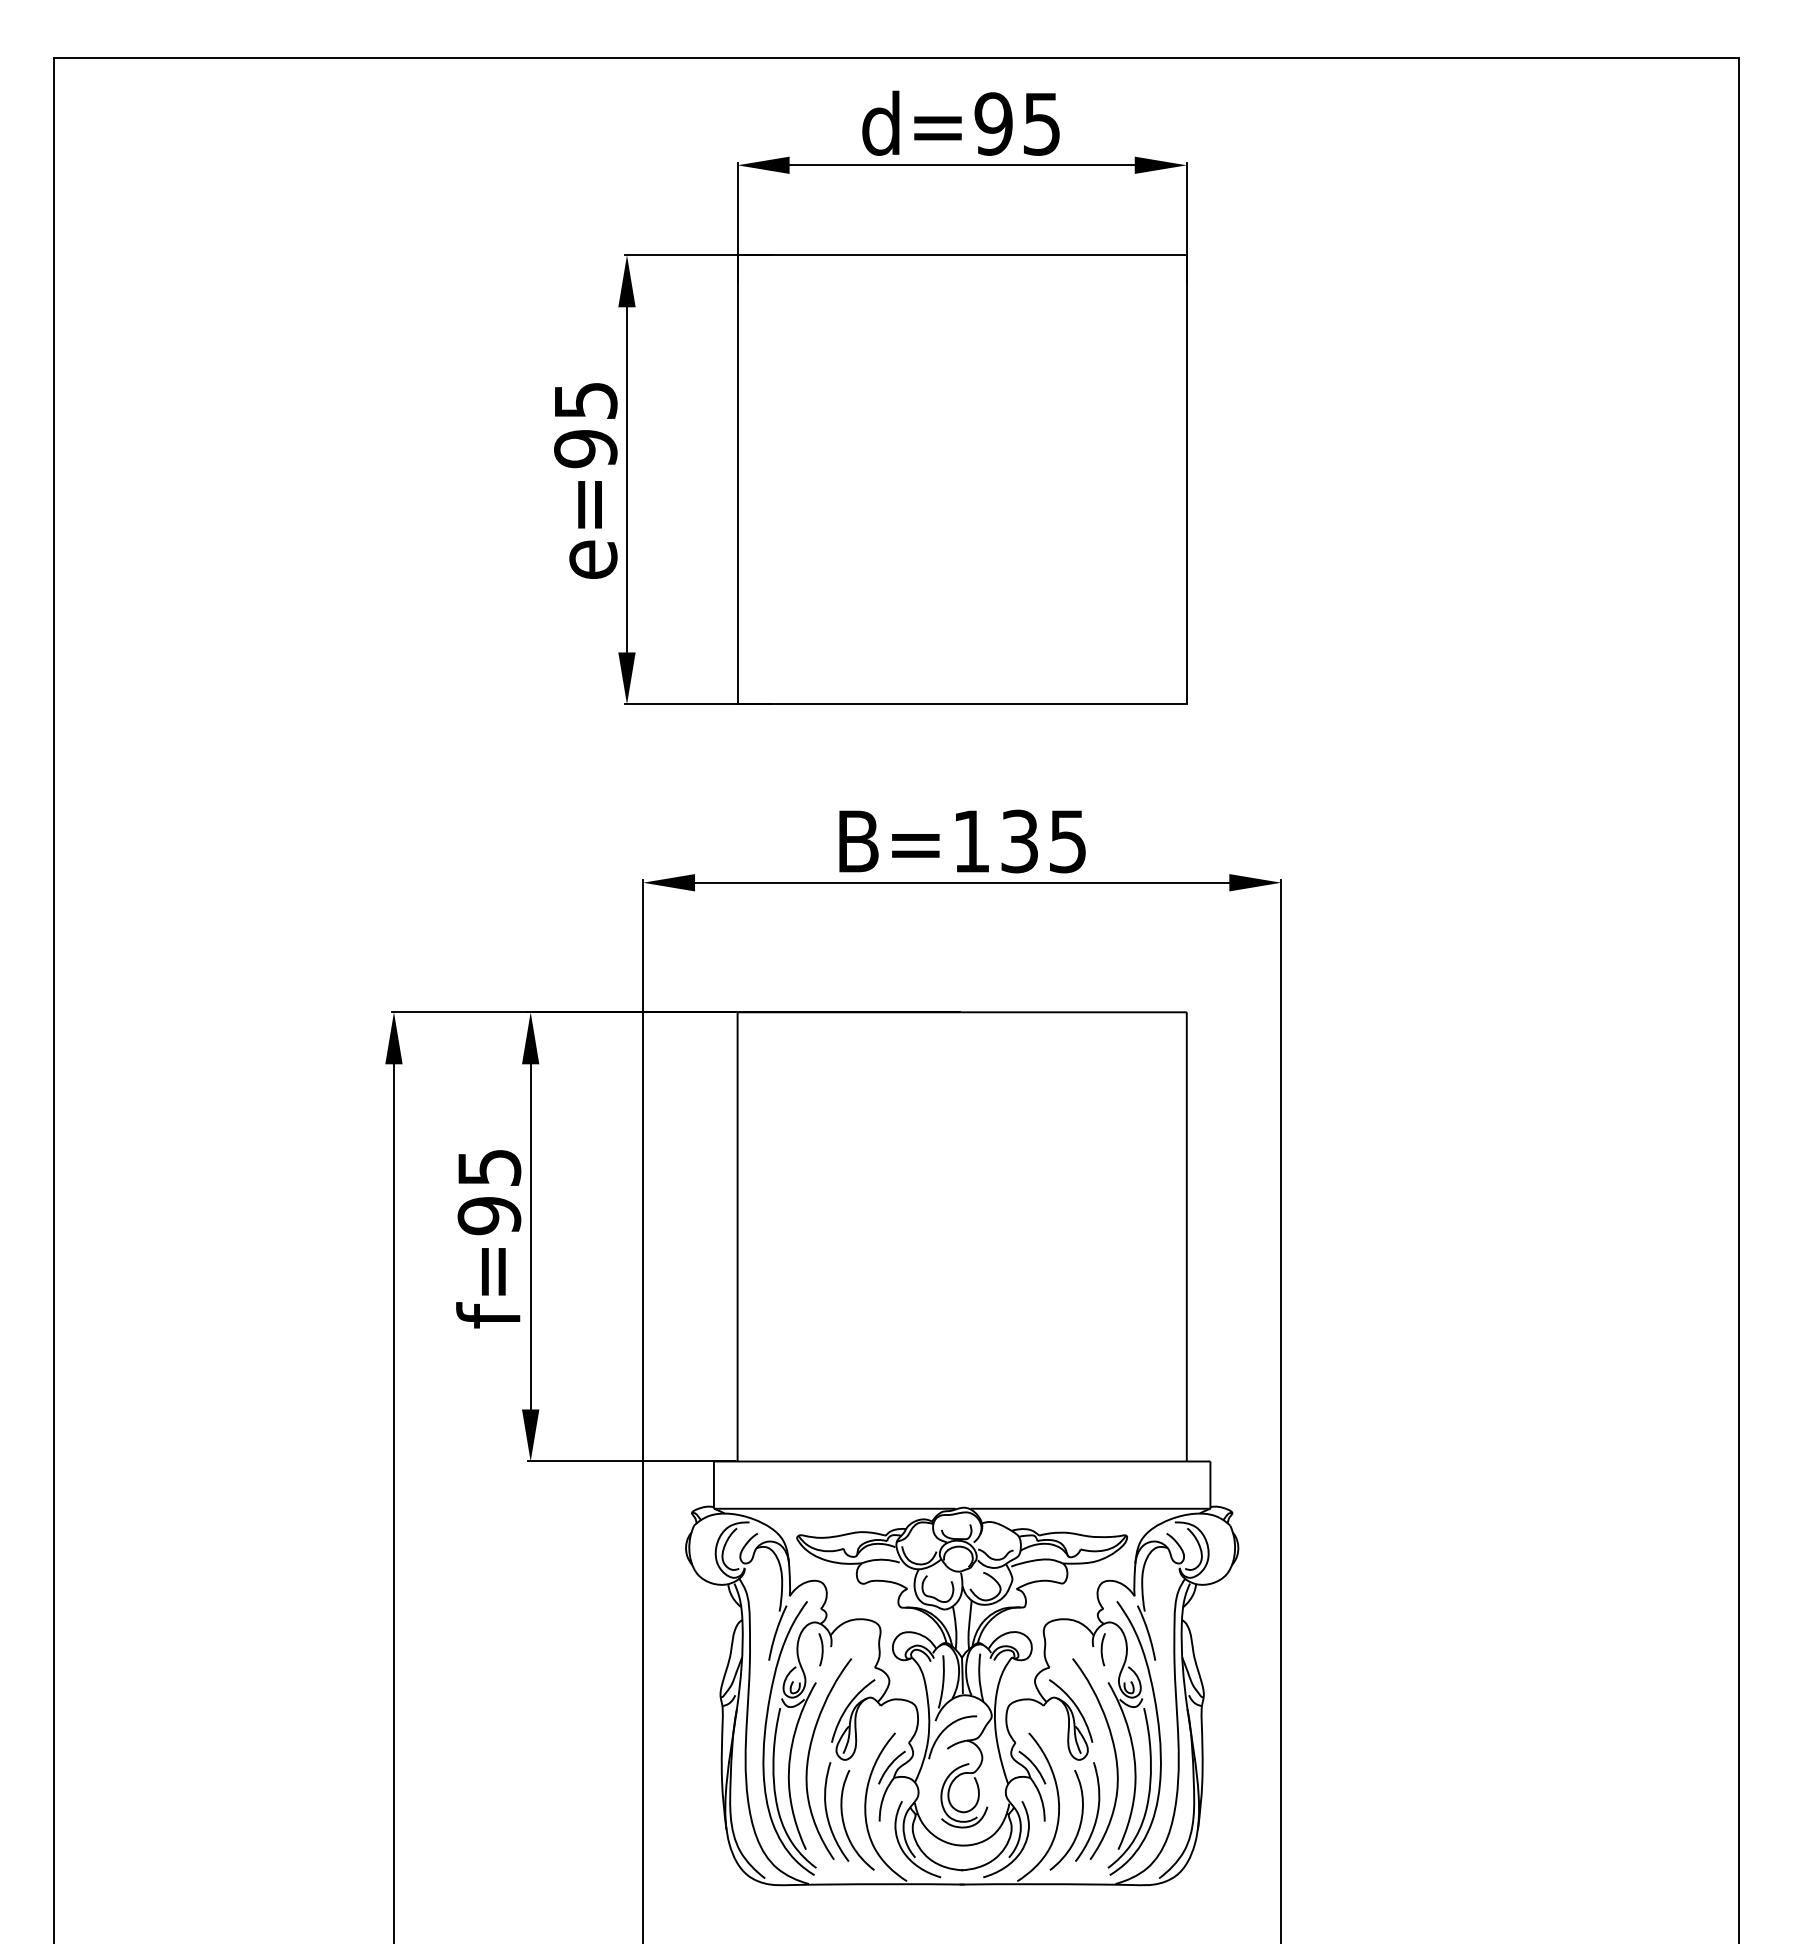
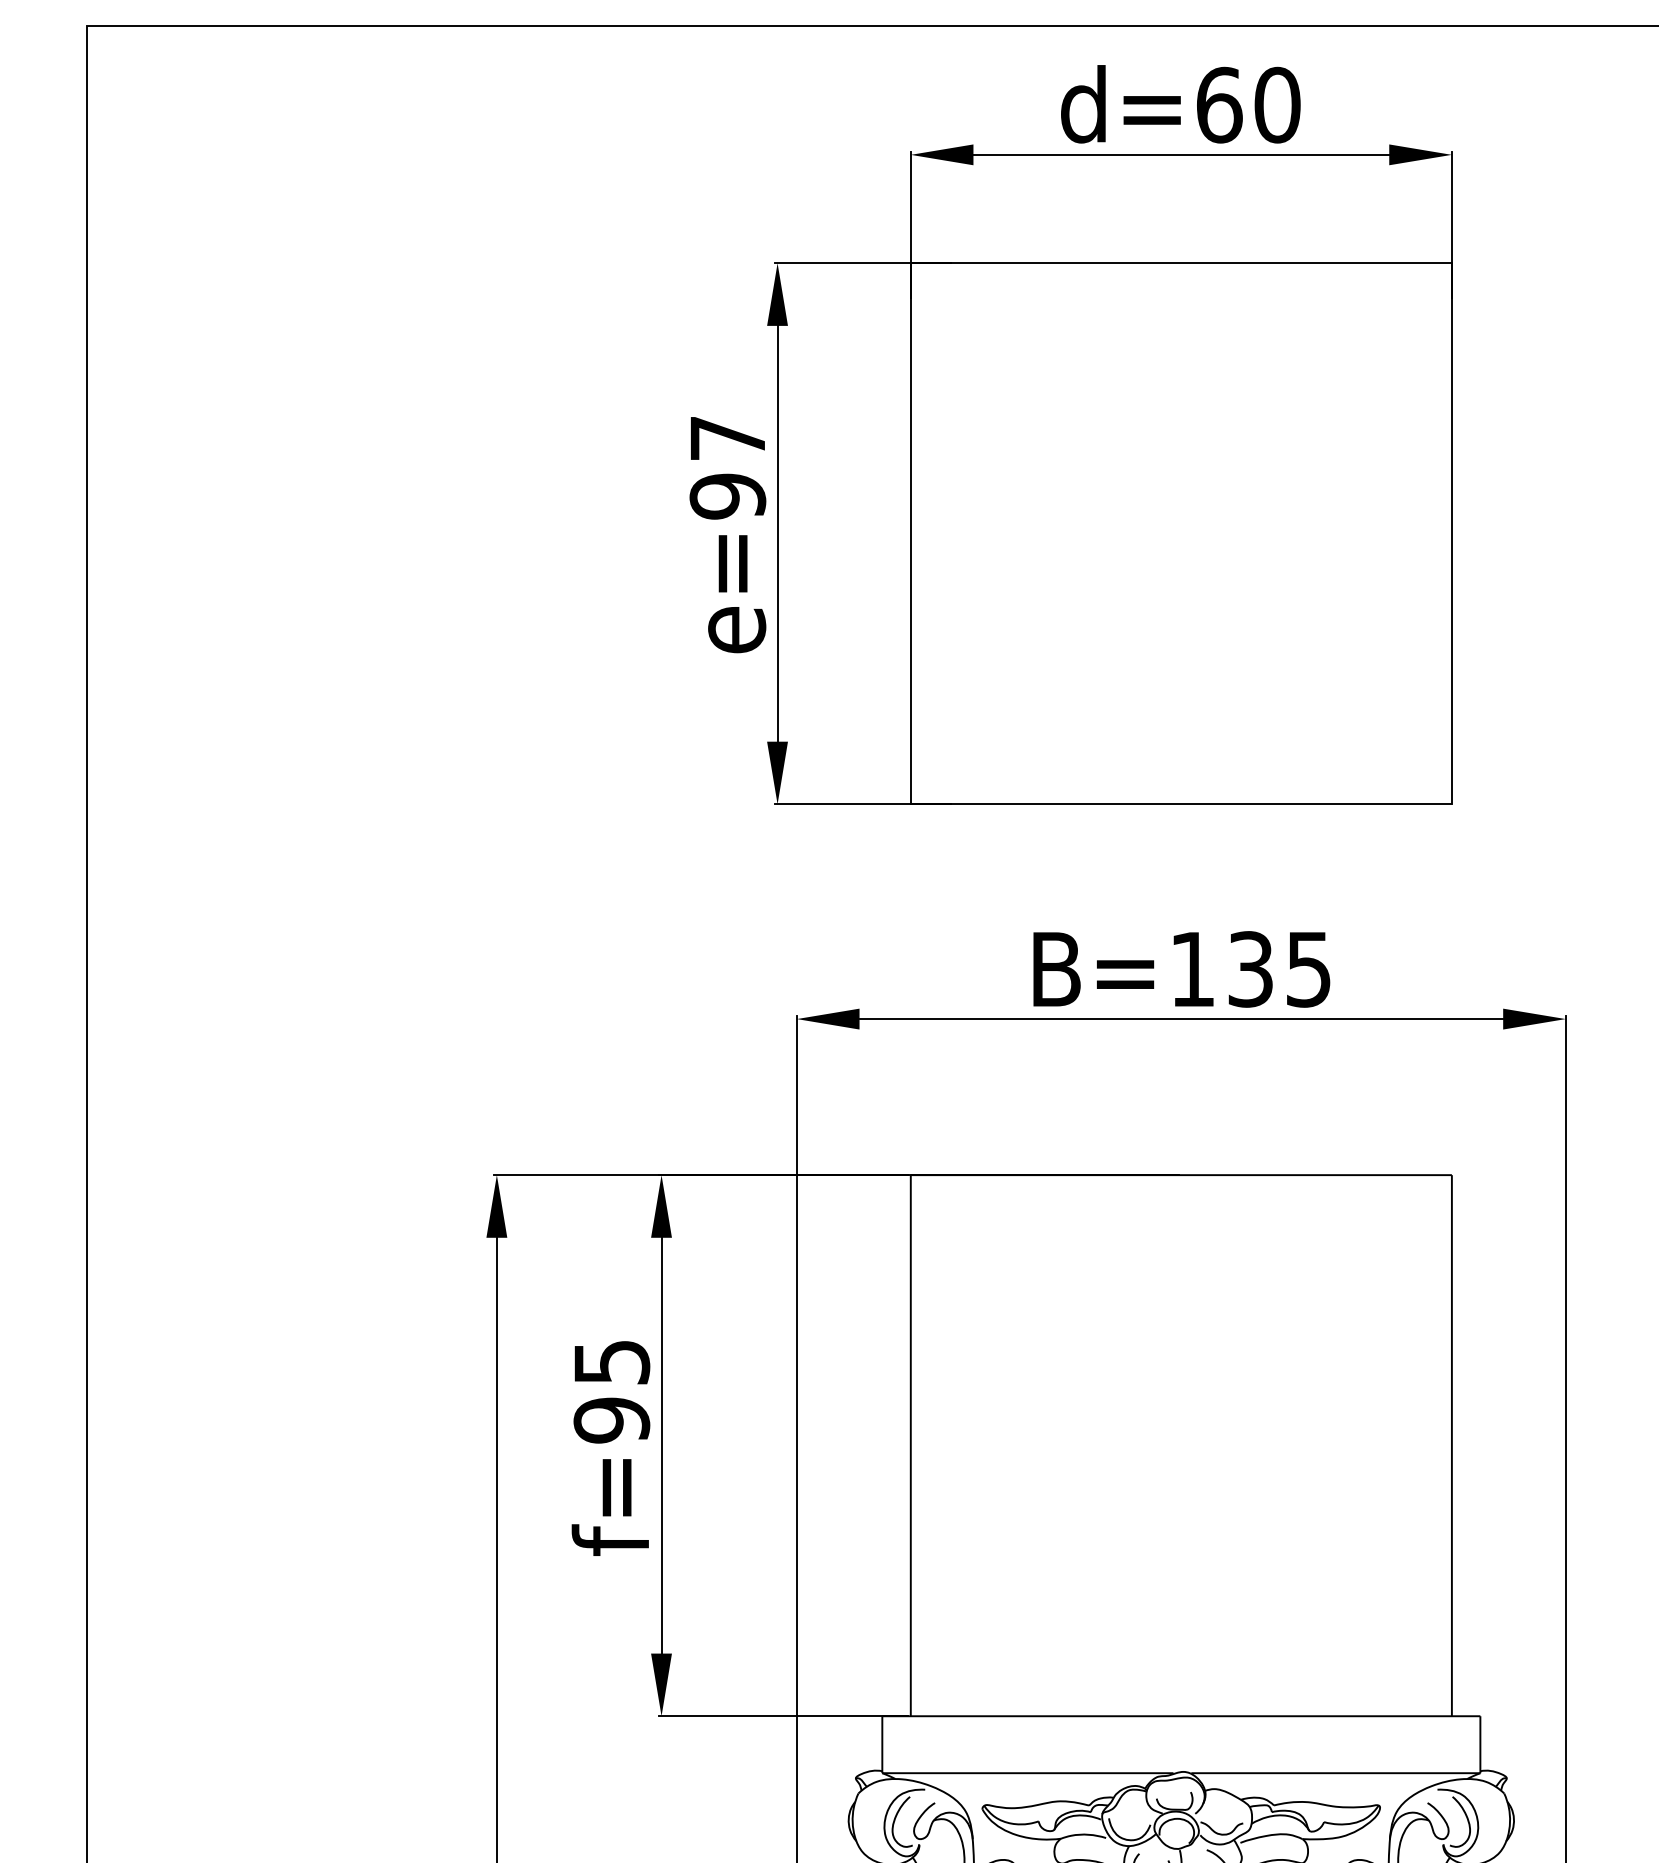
text: (1017, 123) -> (1247, 104), d=95 -> d=60
text: (586, 400) -> (728, 438), e=95 -> e=97

